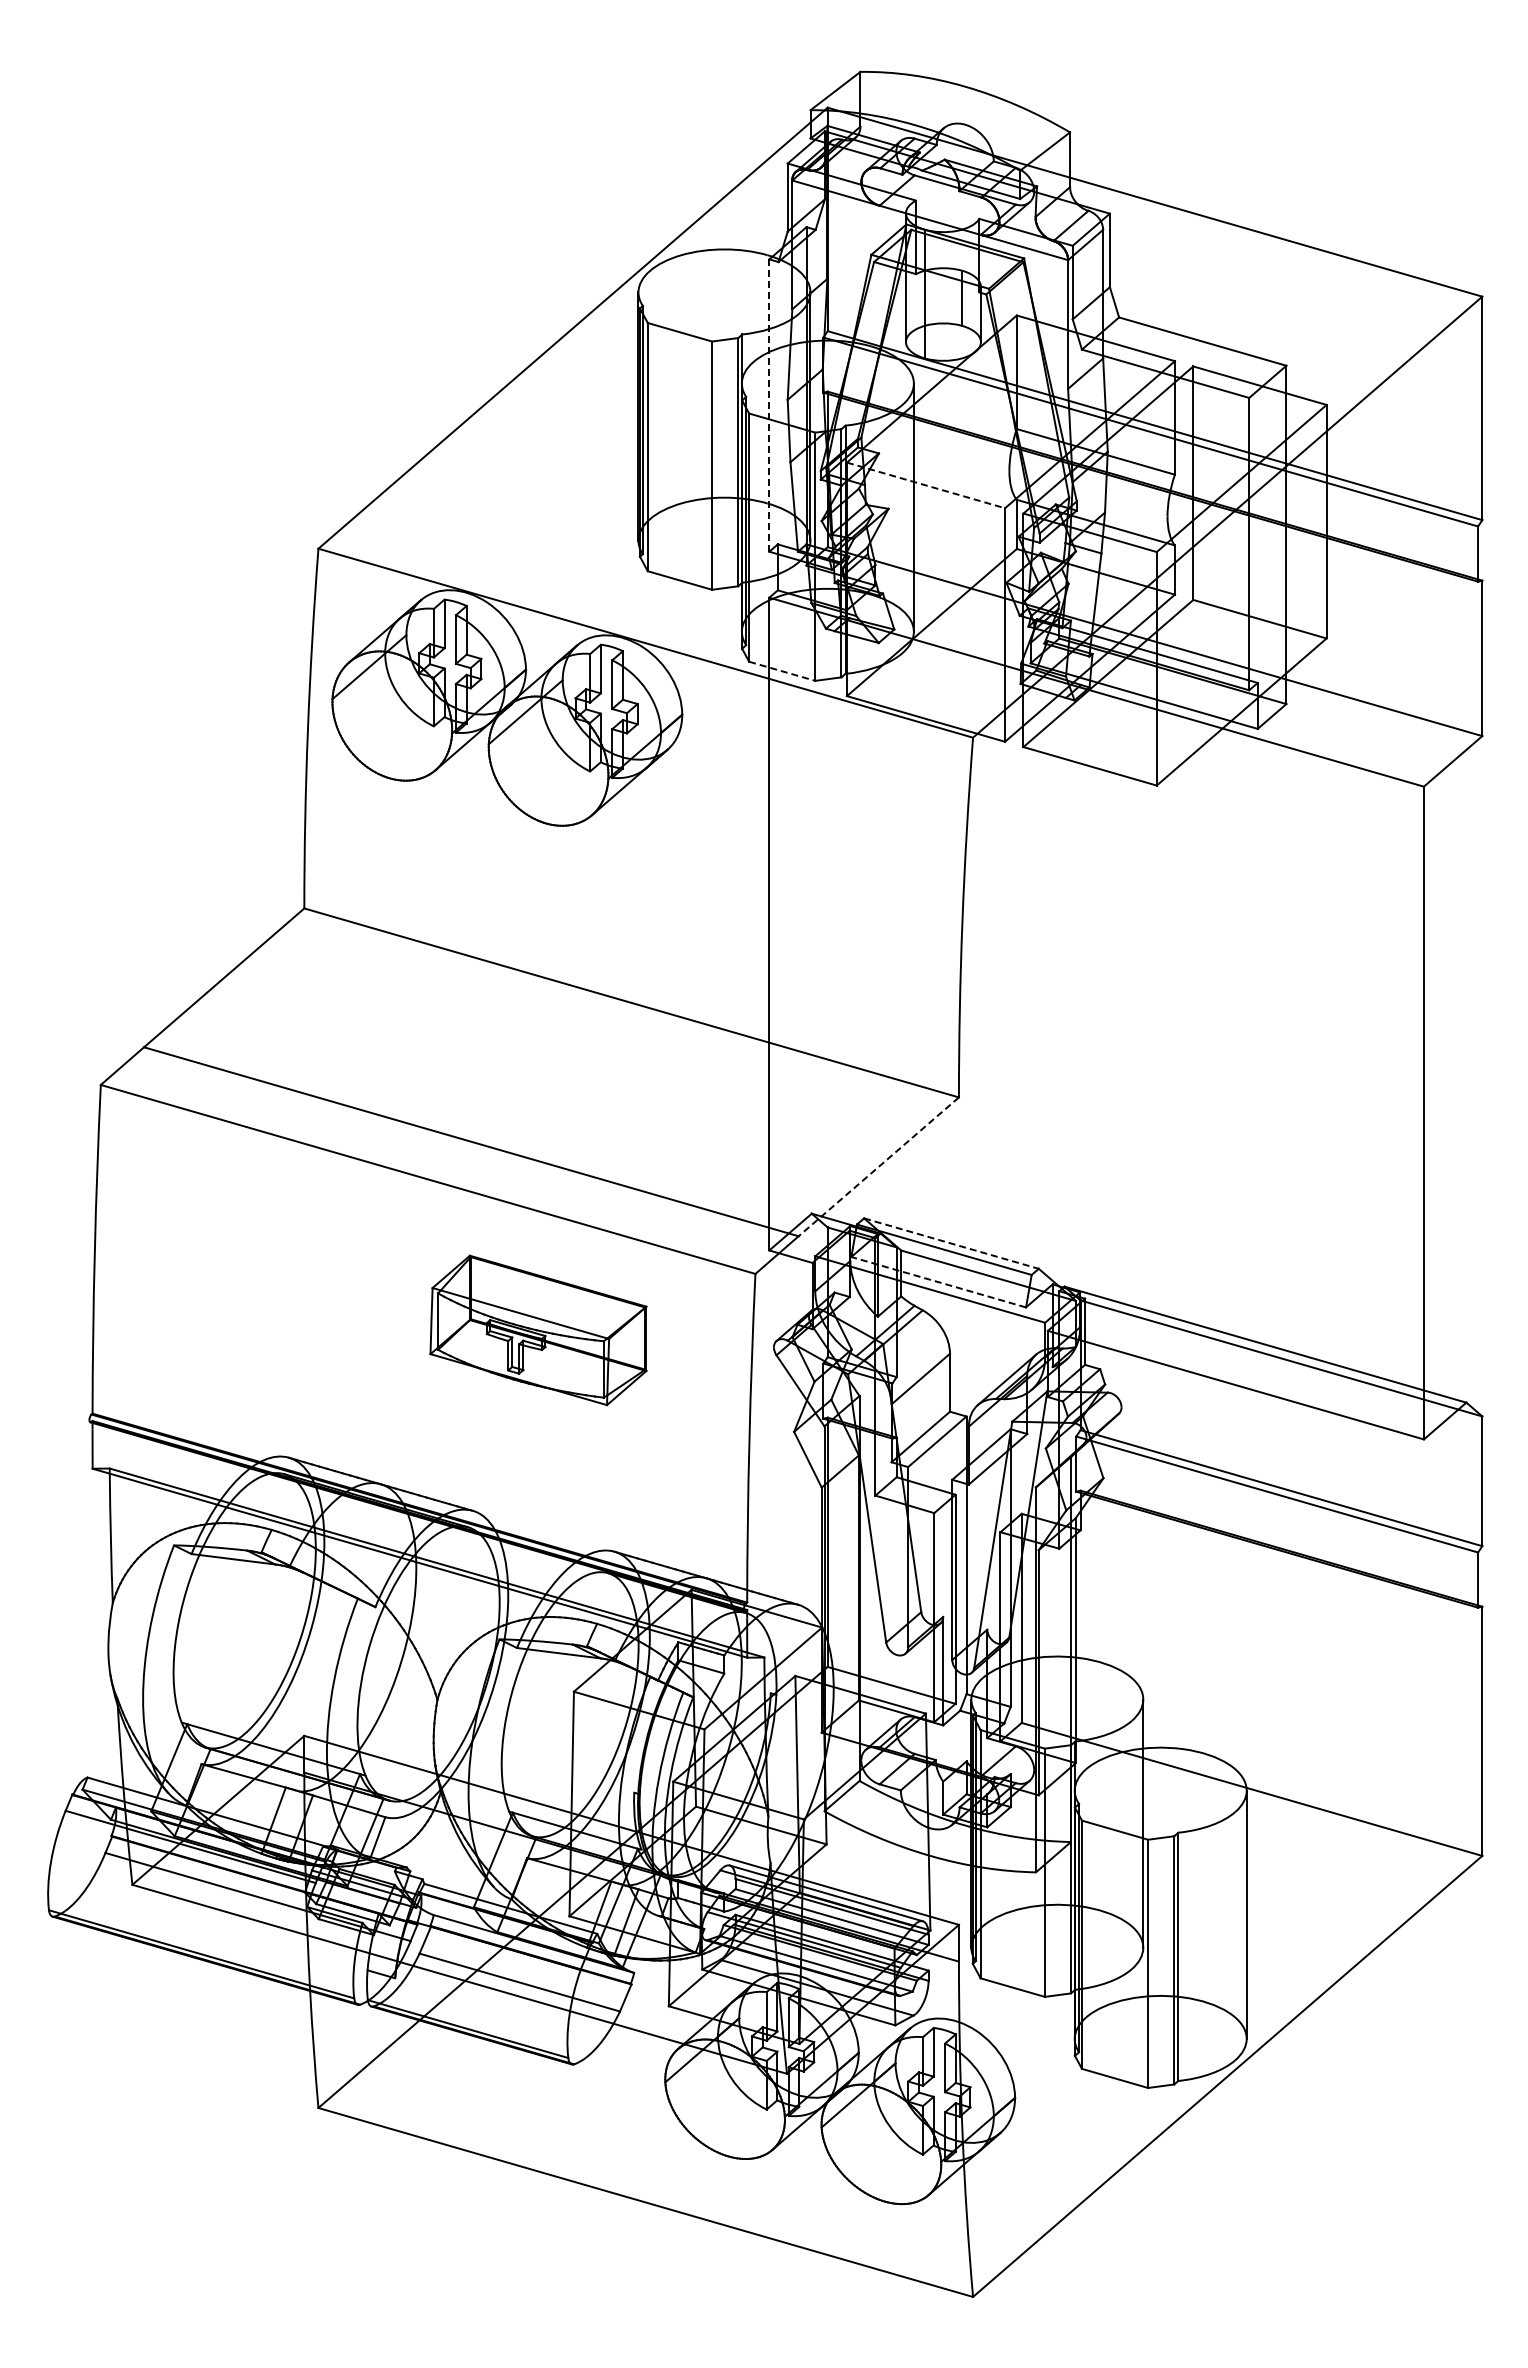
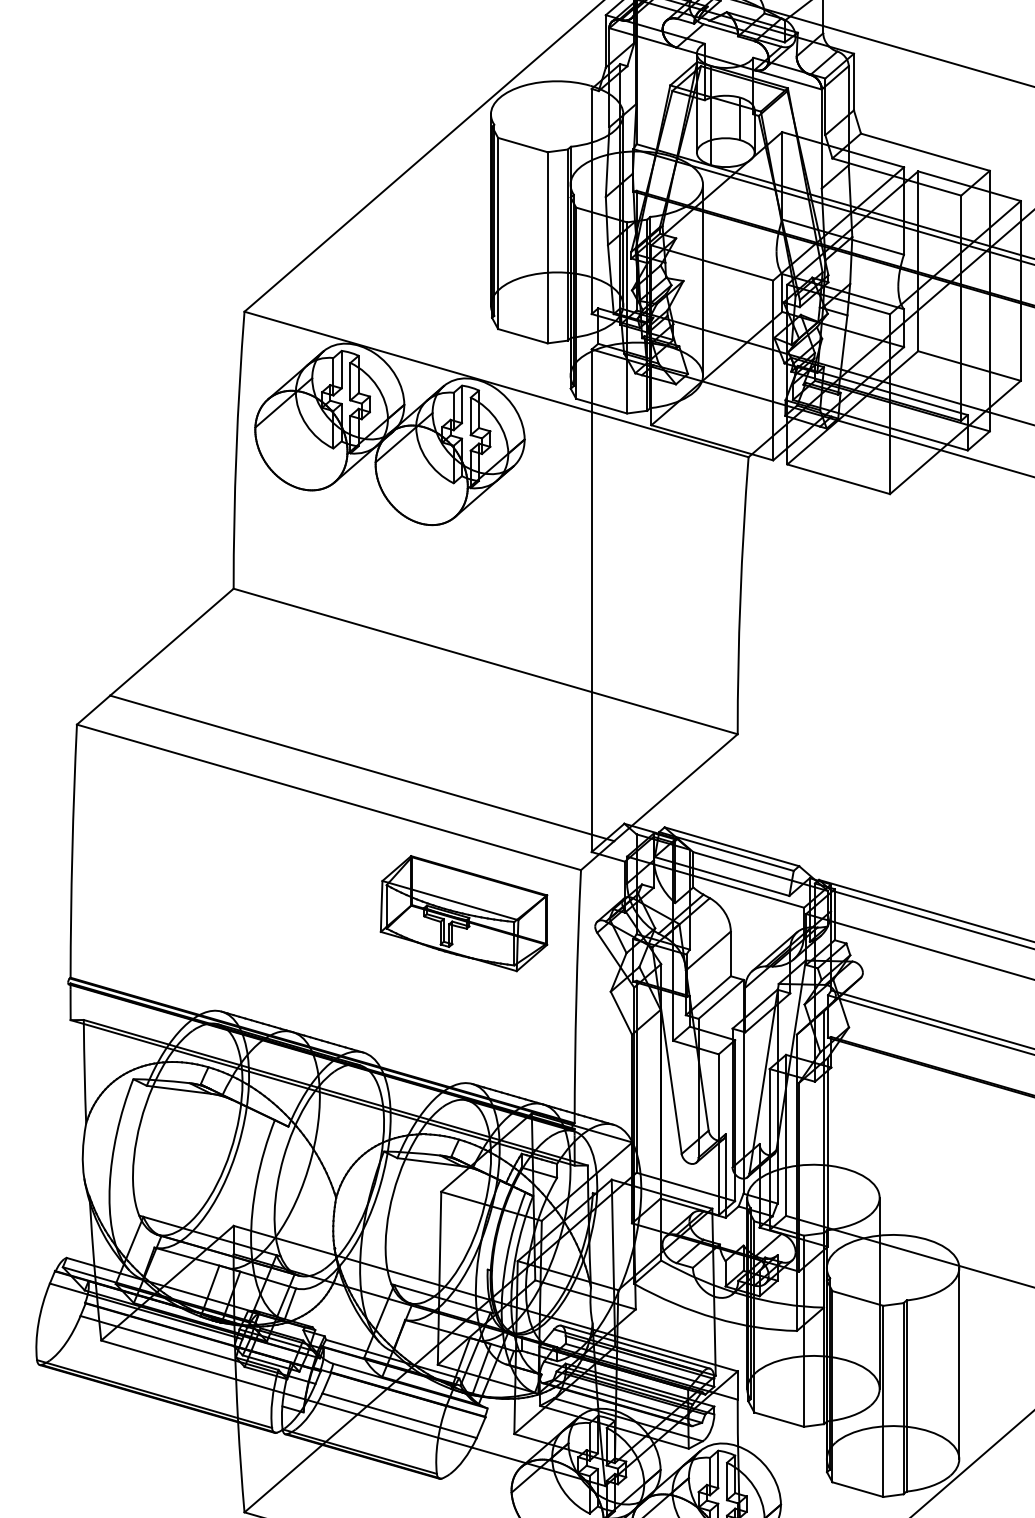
line: (769, 406) -> (591, 202), dashed -> solid
line: (926, 485) -> (712, 263), dashed -> solid
line: (782, 671) -> (601, 406), dashed -> solid
line: (878, 1167) -> (675, 788), dashed -> solid
line: (951, 1243) -> (731, 846), dashed -> solid
line: (938, 1282) -> (721, 876), dashed -> solid
part: (538, 1330) -> (464, 913), moved

